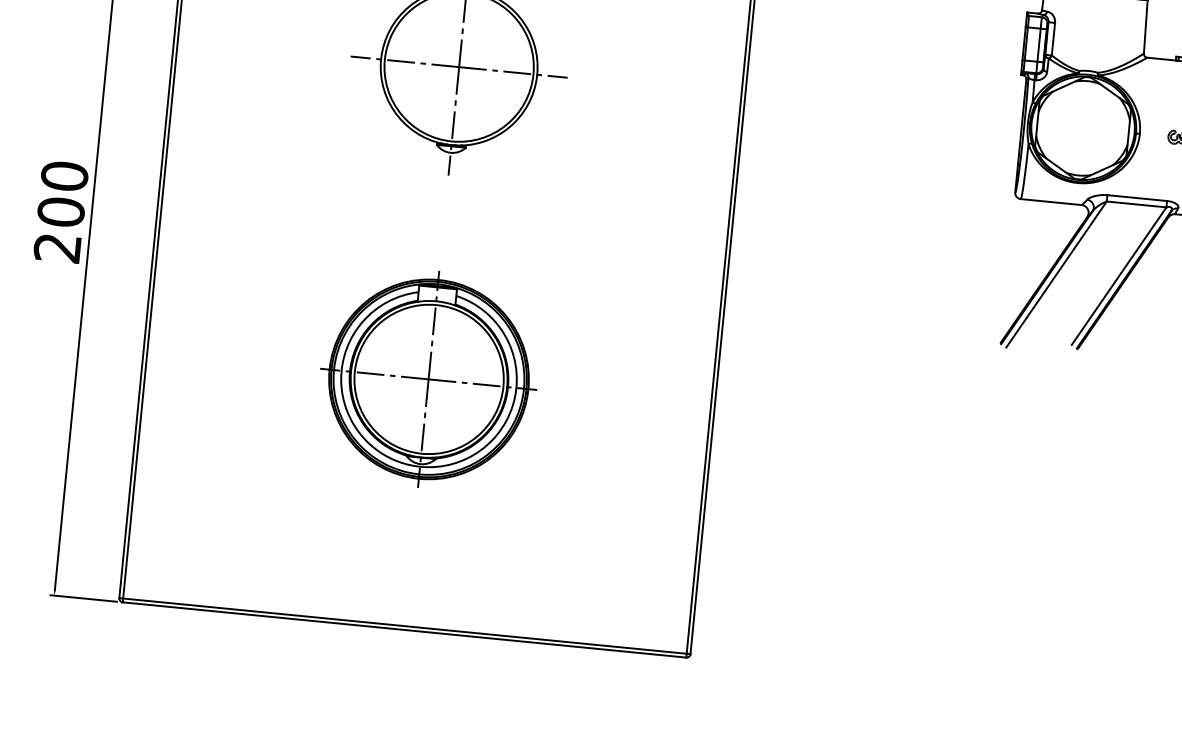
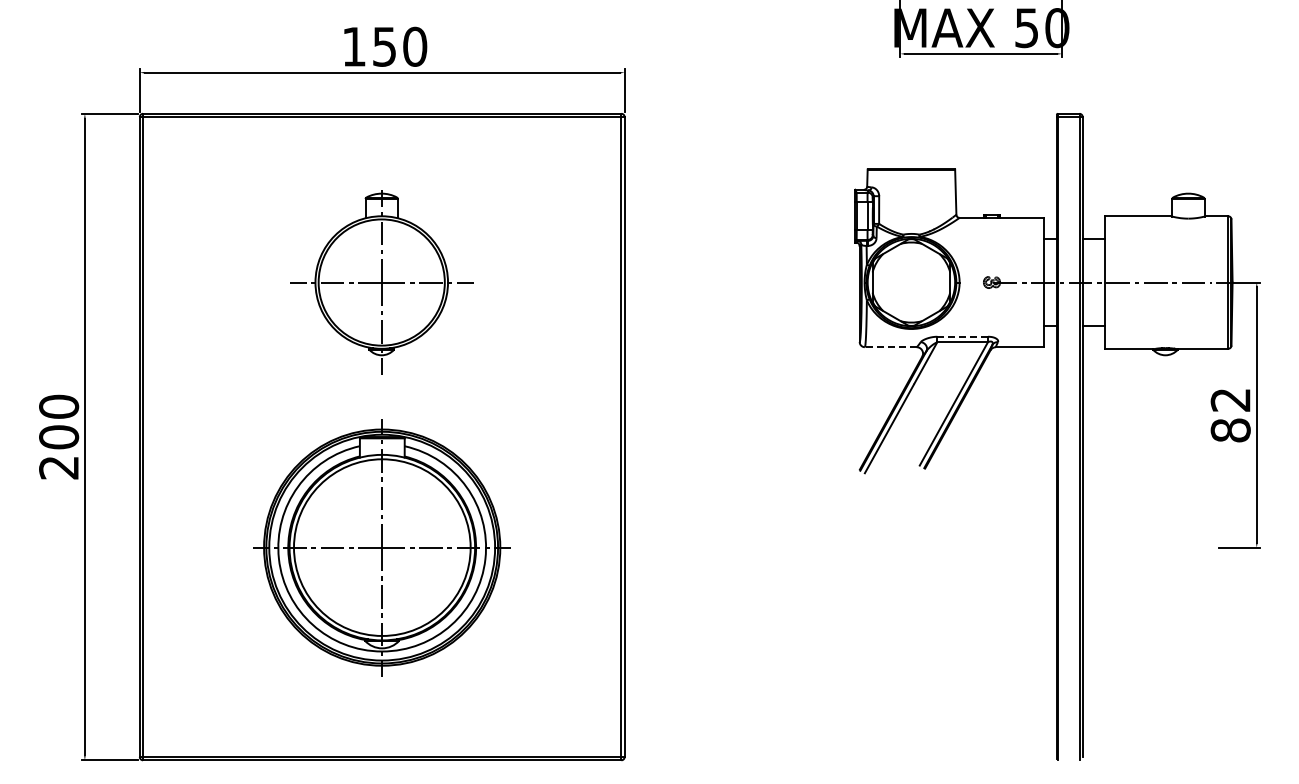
line: (1138, 197) -> (963, 336), solid -> dashed
line: (1050, 202) -> (890, 347), solid -> dashed
part: (428, 379) -> (381, 547), size x1.4

